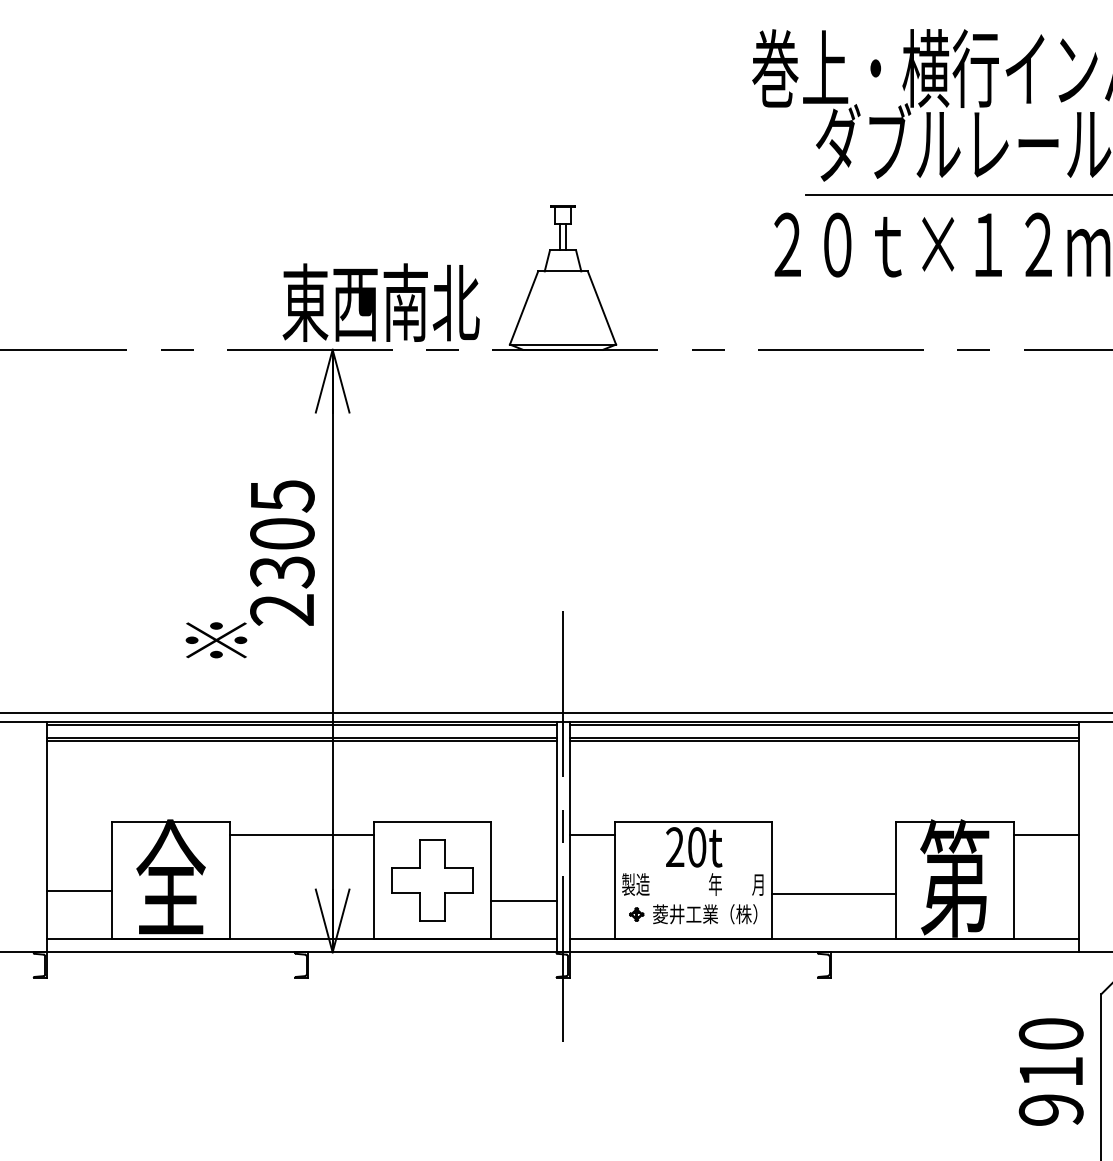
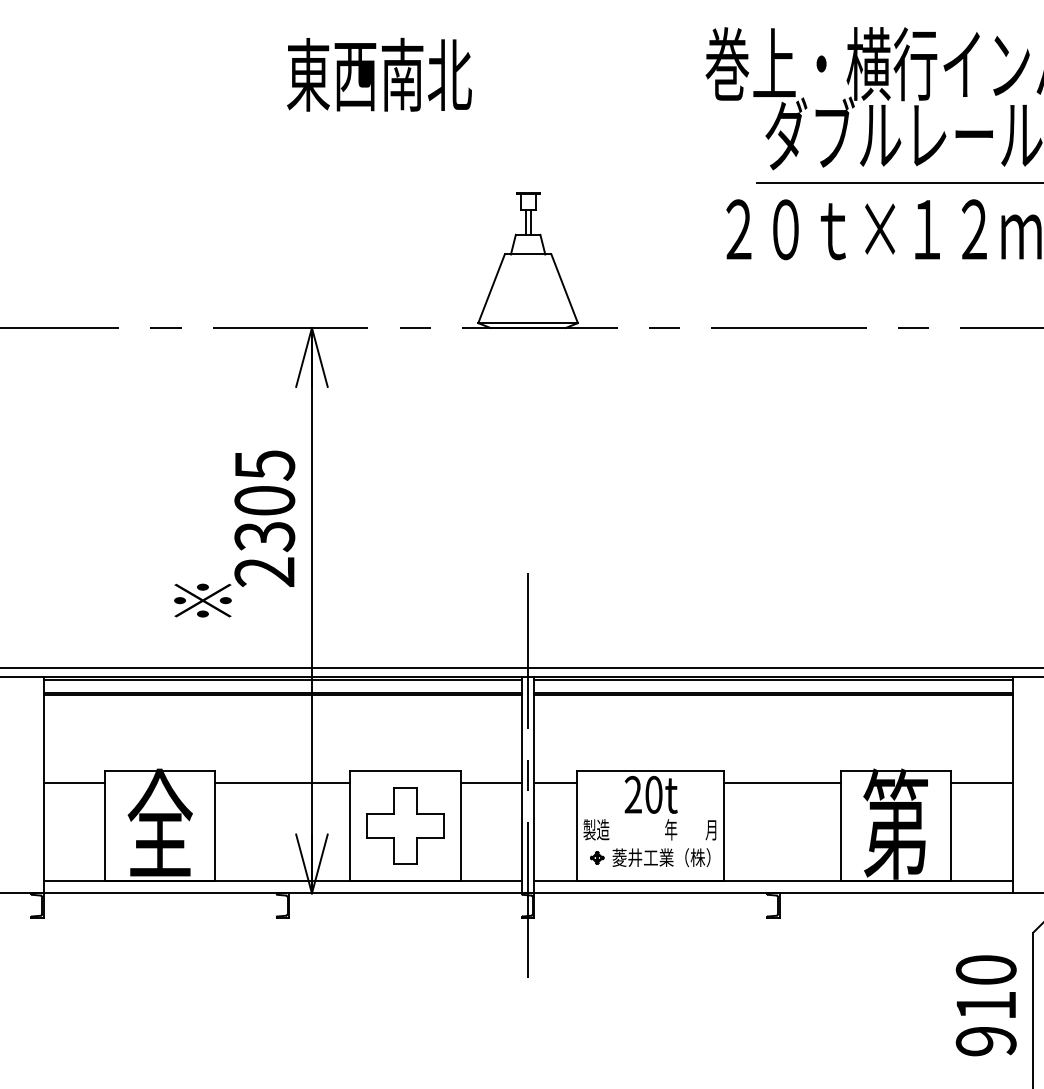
text: (381, 302) -> (379, 74), moved
line: (79, 891) -> (74, 783), moved
line: (834, 894) -> (782, 783), moved
line: (522, 901) -> (490, 783), moved

